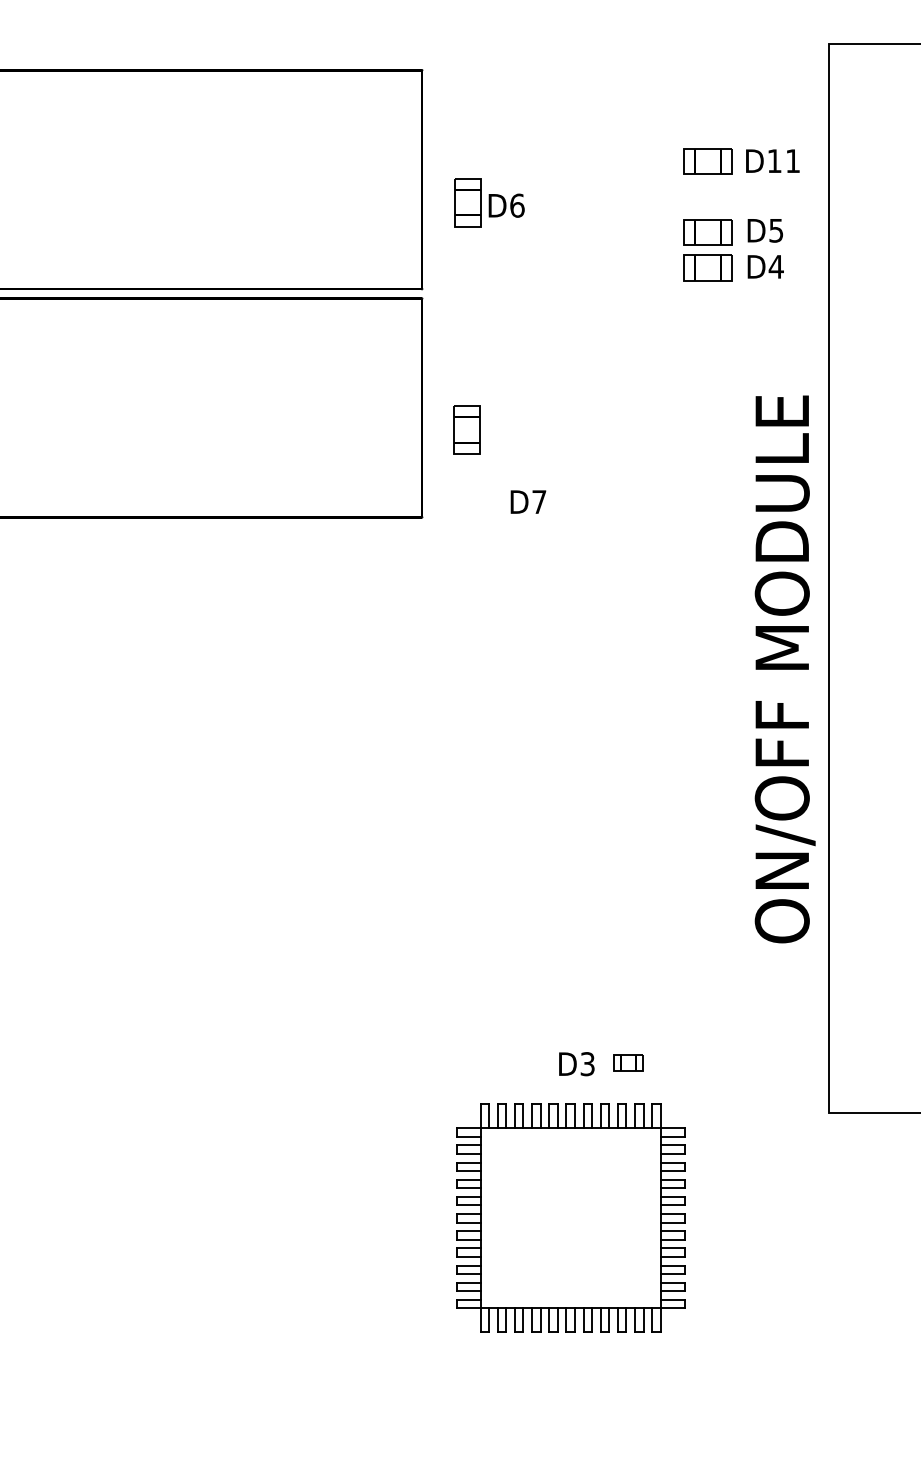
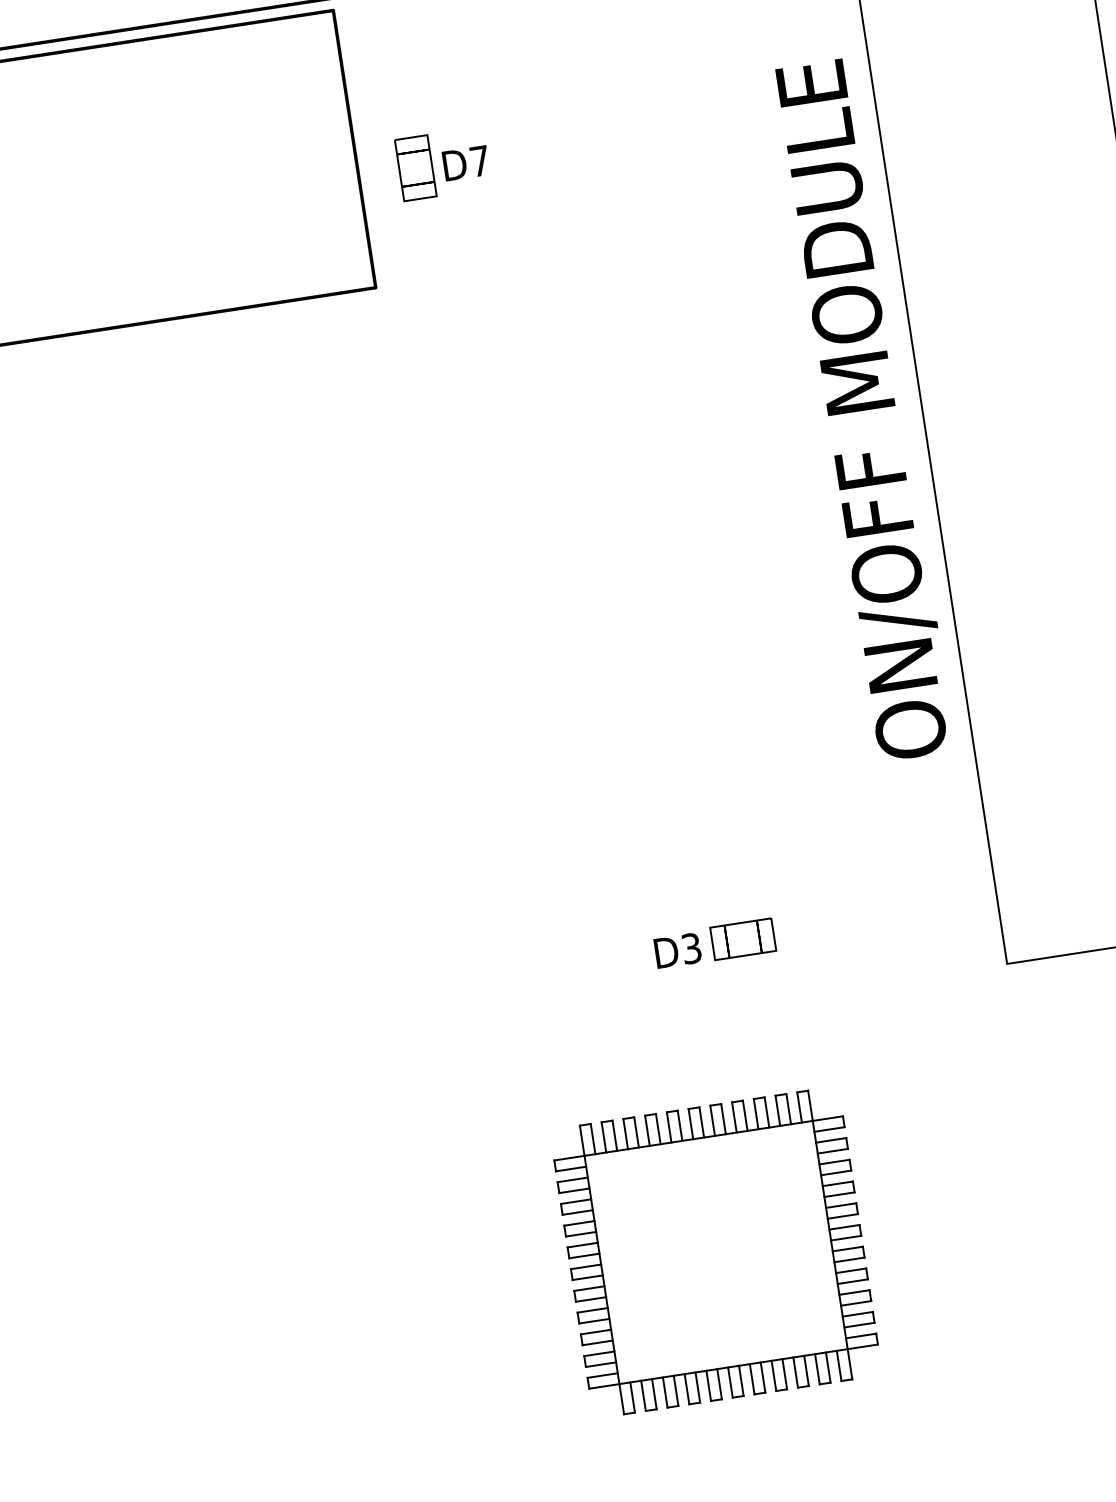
text: (528, 501) -> (466, 162), moved
part: (628, 1062) -> (743, 938), size x1.67
part: (570, 1217) -> (715, 1251), moved

